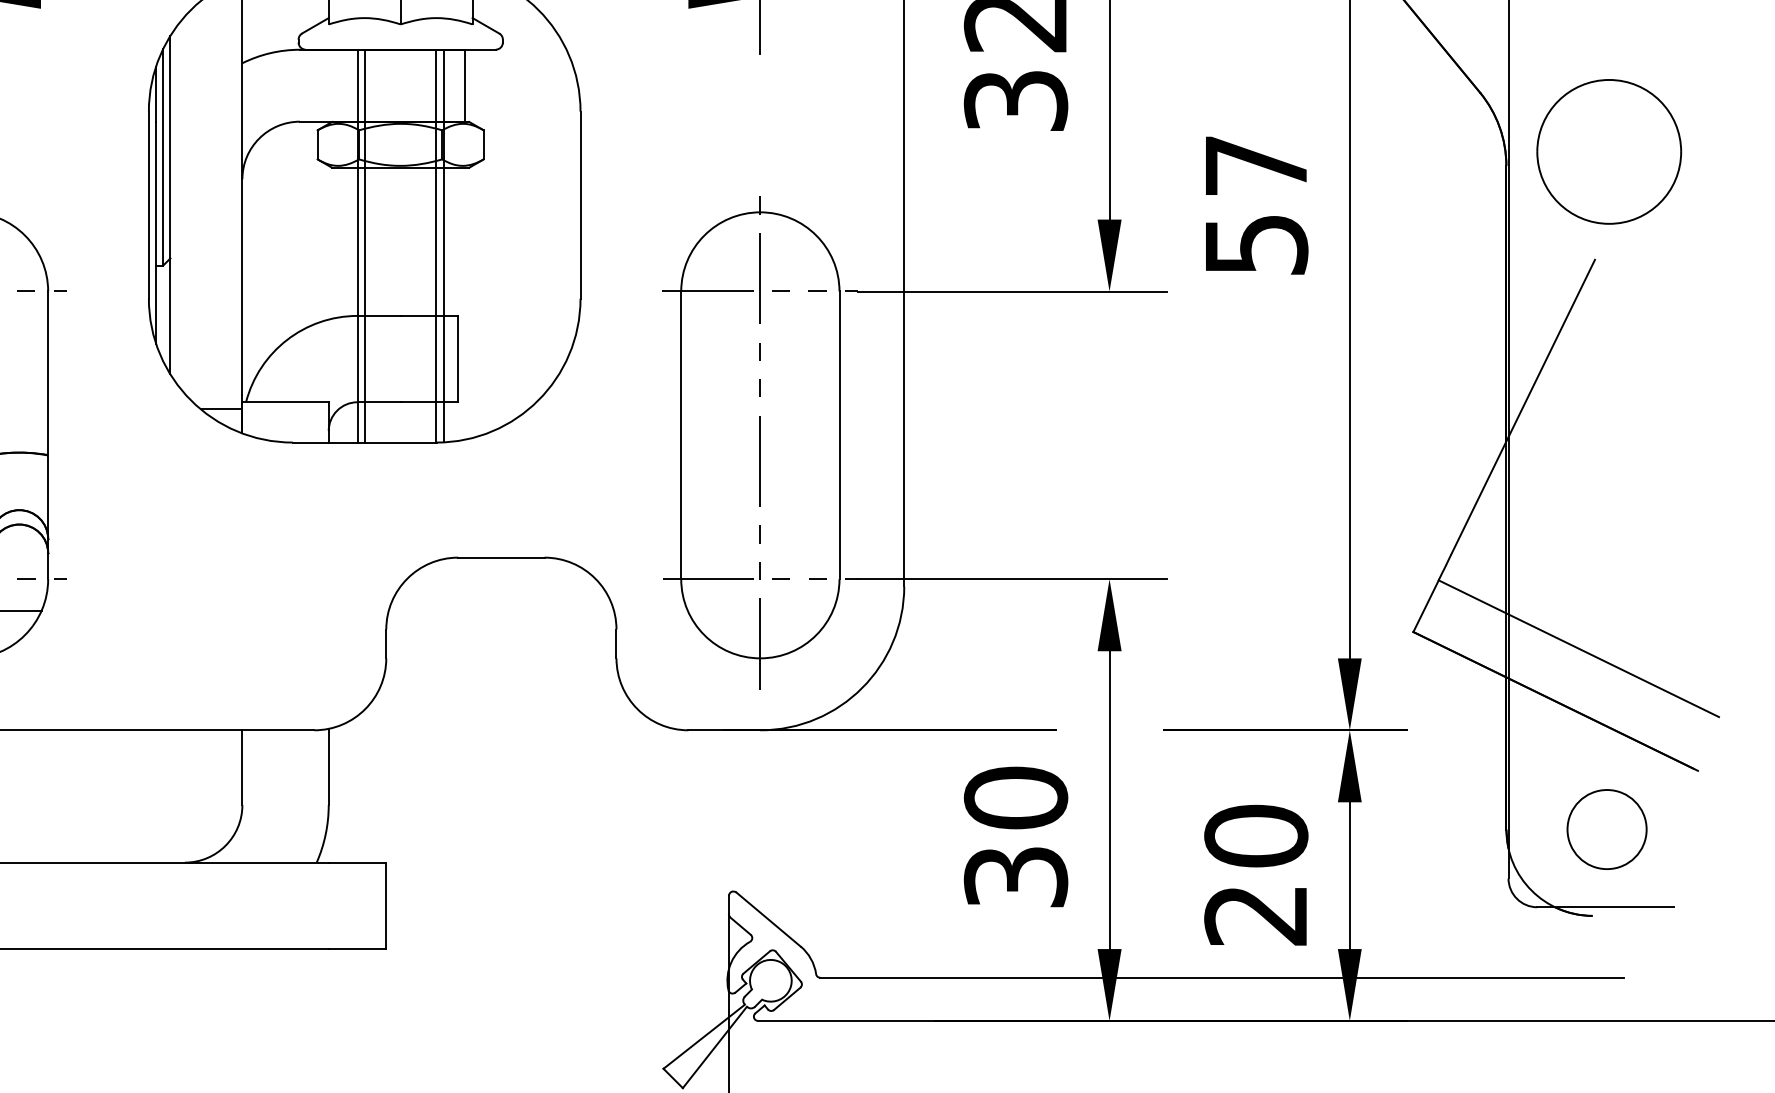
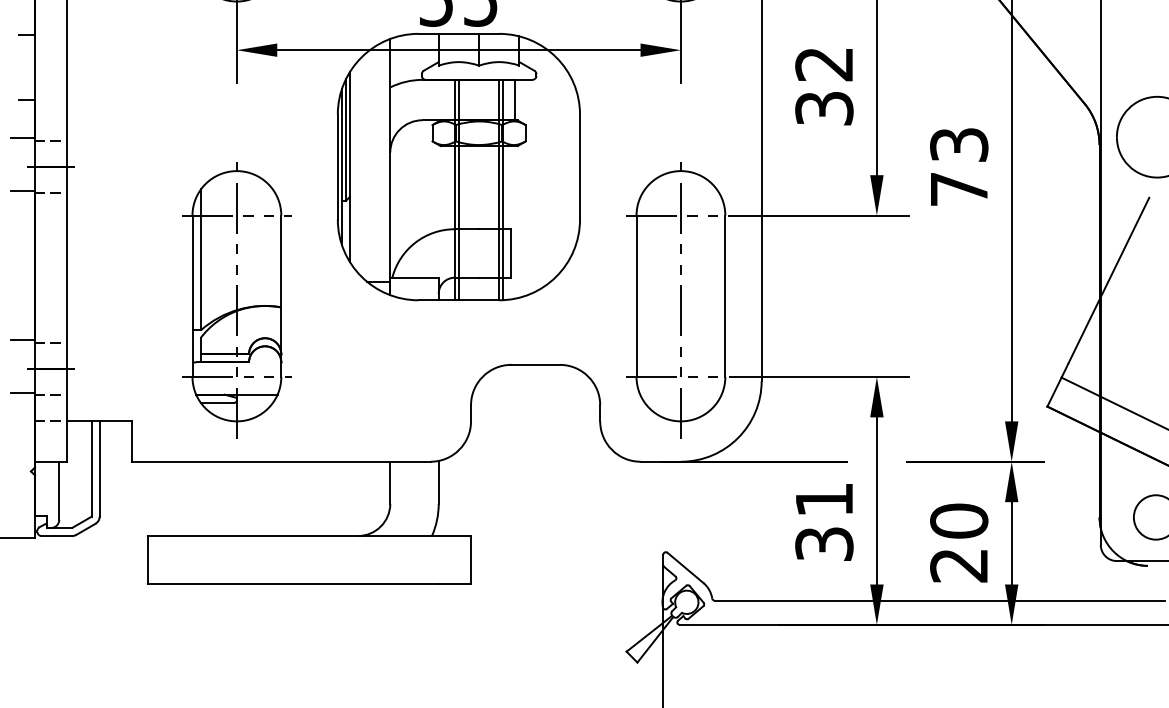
text: (1256, 205) -> (959, 167), 57 -> 73
text: (1016, 797) -> (824, 499), 30 -> 31

